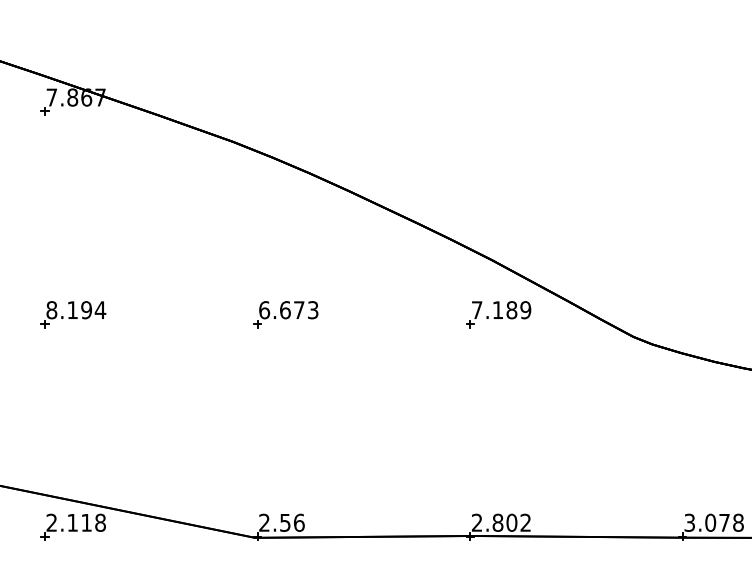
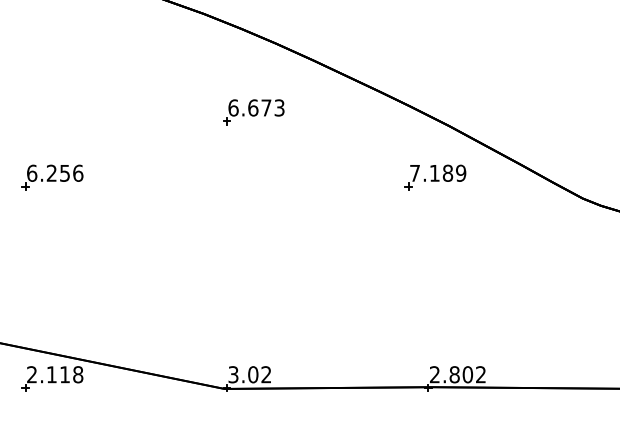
text: (76, 310) -> (55, 173), 8.194 -> 6.256
part: (285, 314) -> (253, 112), moved
part: (498, 314) -> (435, 177), moved
text: (281, 522) -> (249, 374), 2.56 -> 3.02

